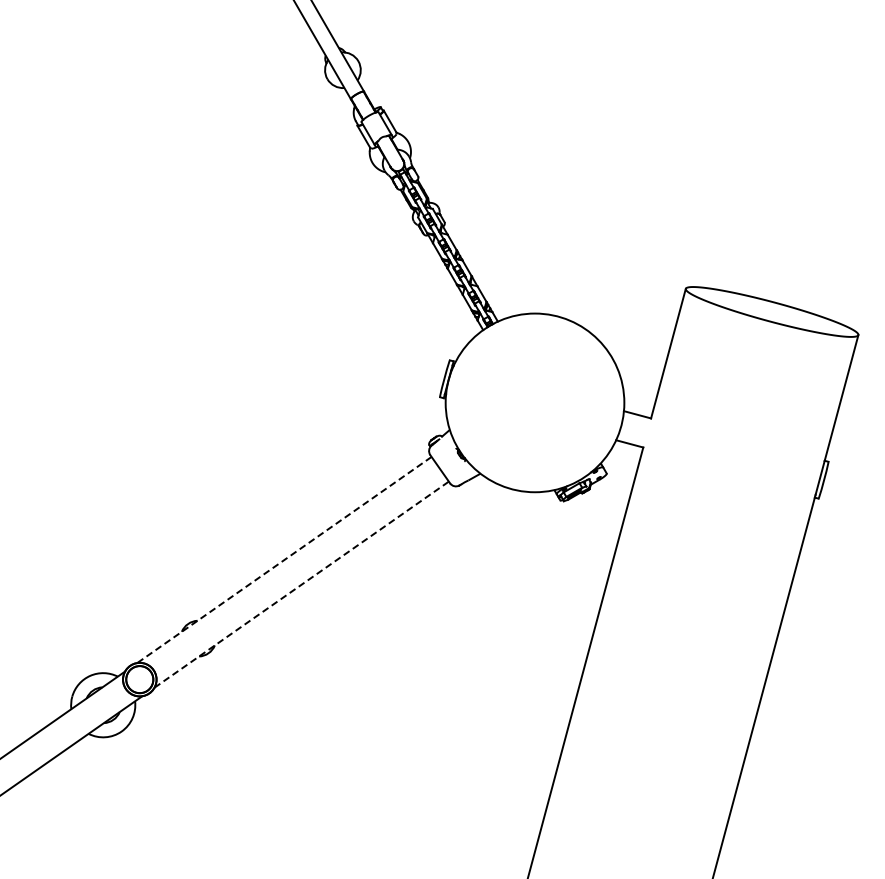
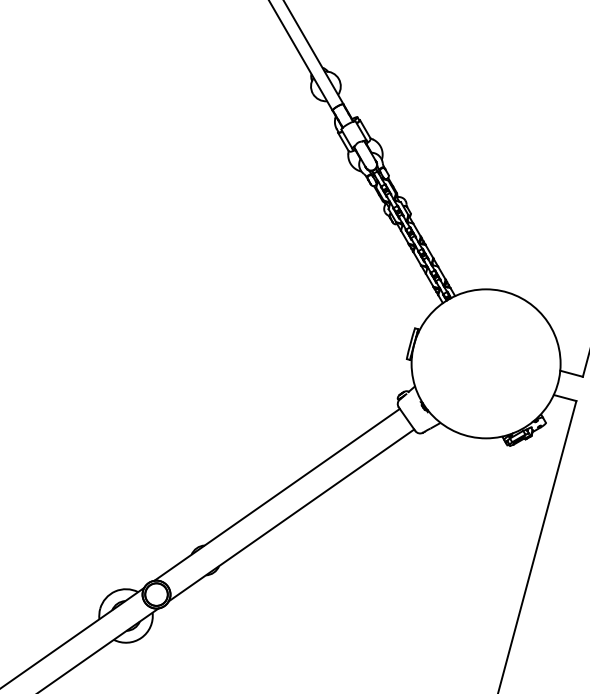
line: (284, 559) -> (277, 494), dashed -> solid
line: (301, 584) -> (291, 515), dashed -> solid

